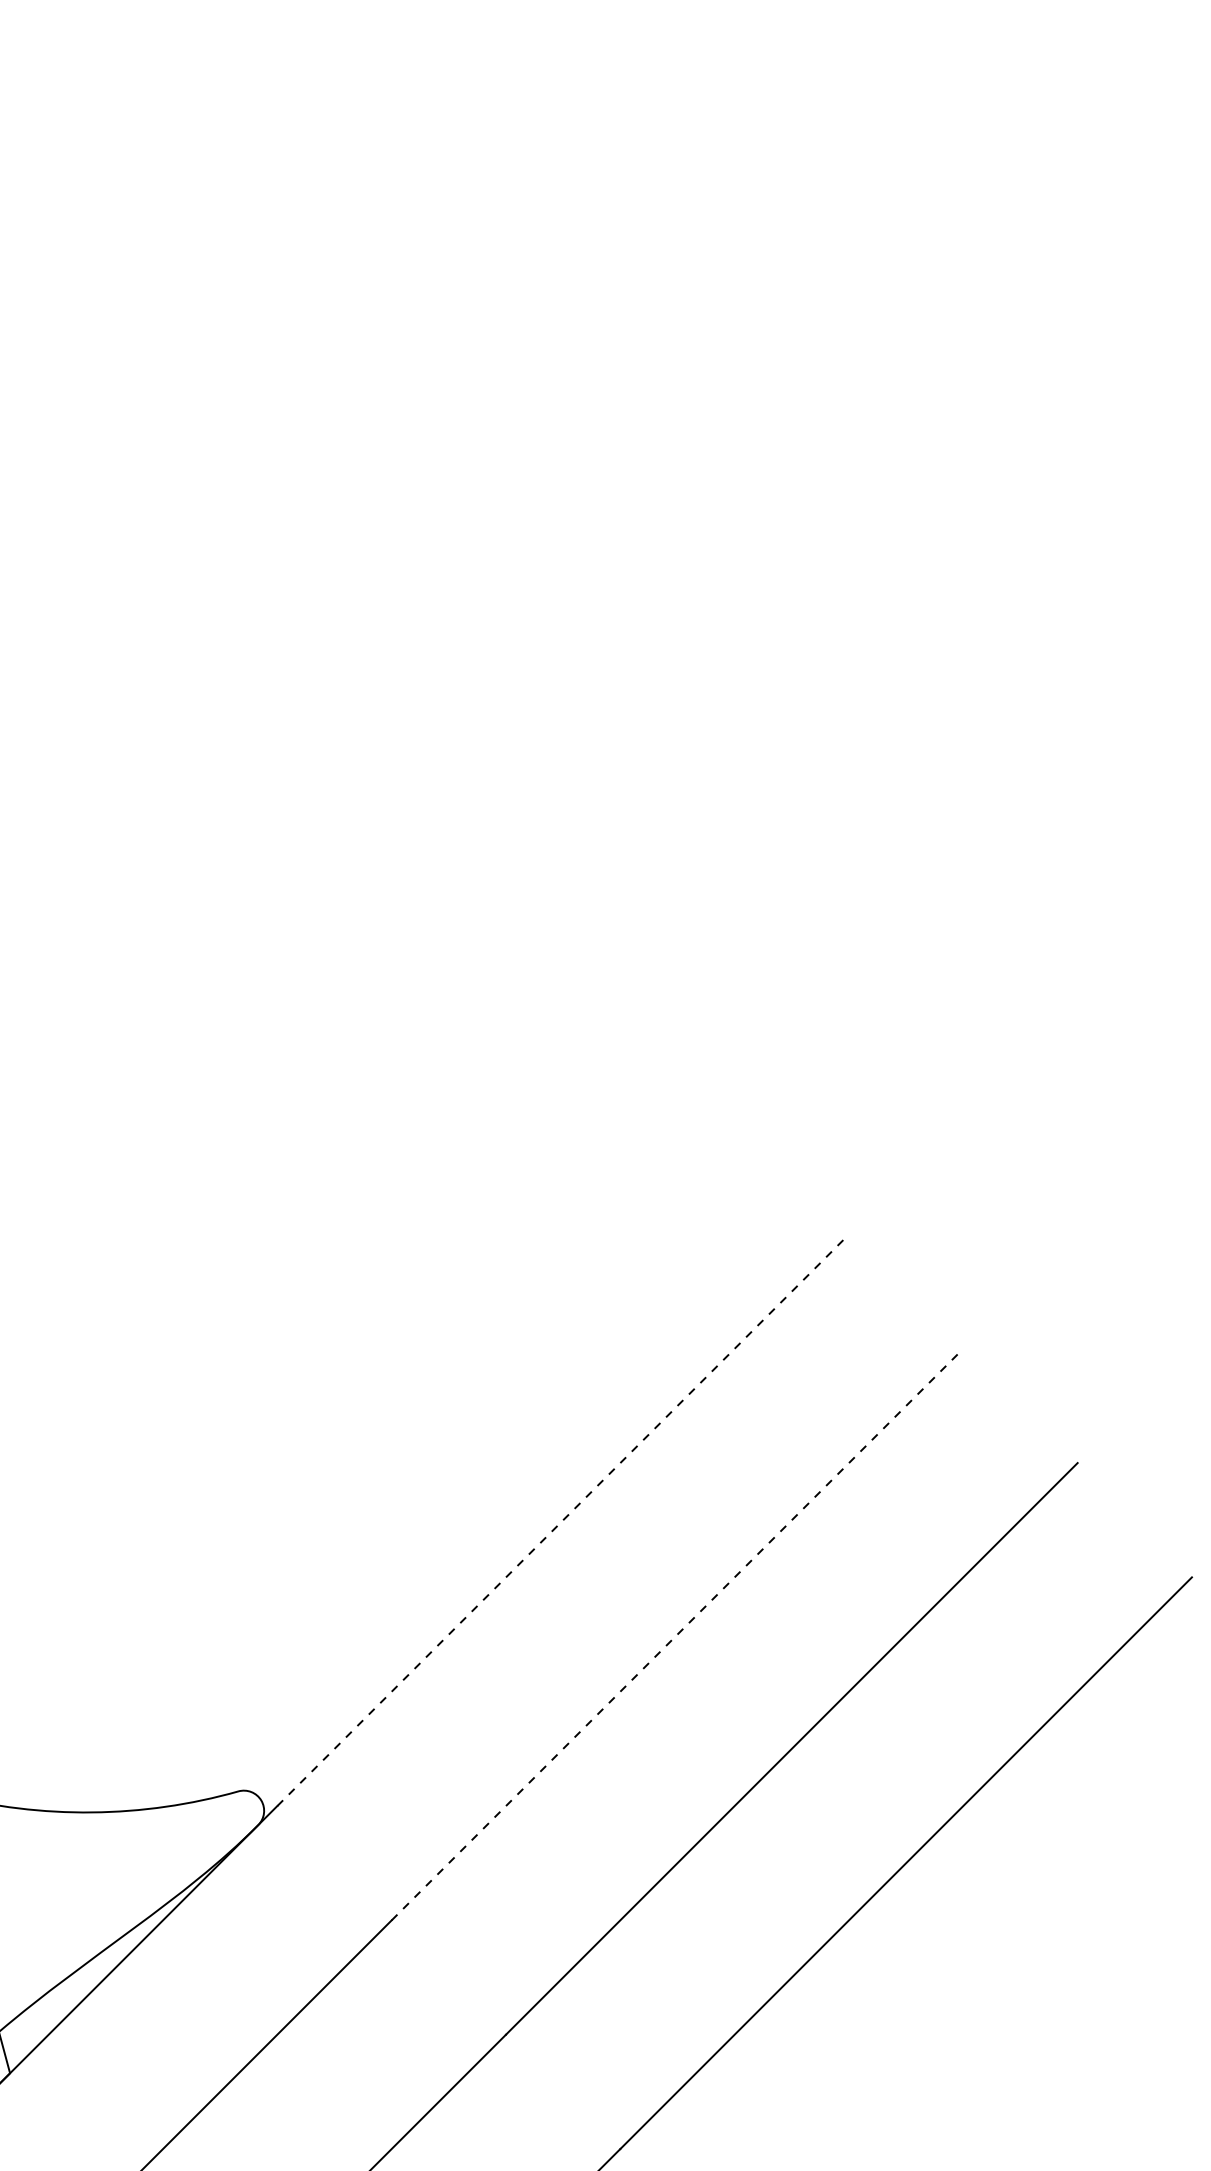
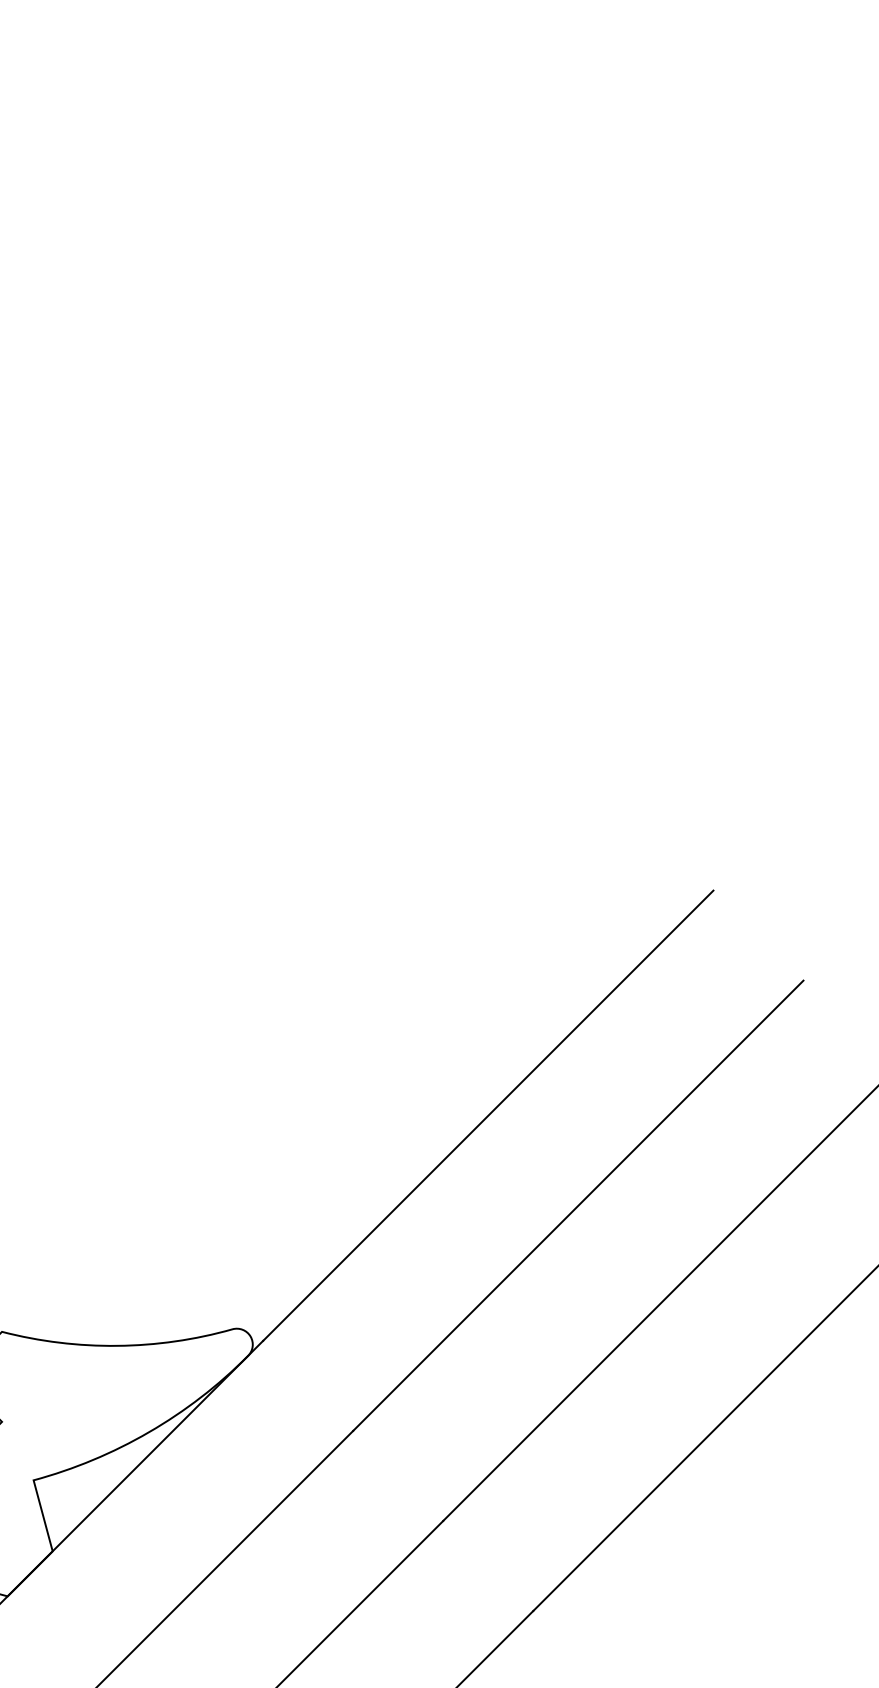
line: (563, 1519) -> (488, 1115), dashed -> solid
line: (677, 1634) -> (578, 1205), dashed -> solid

